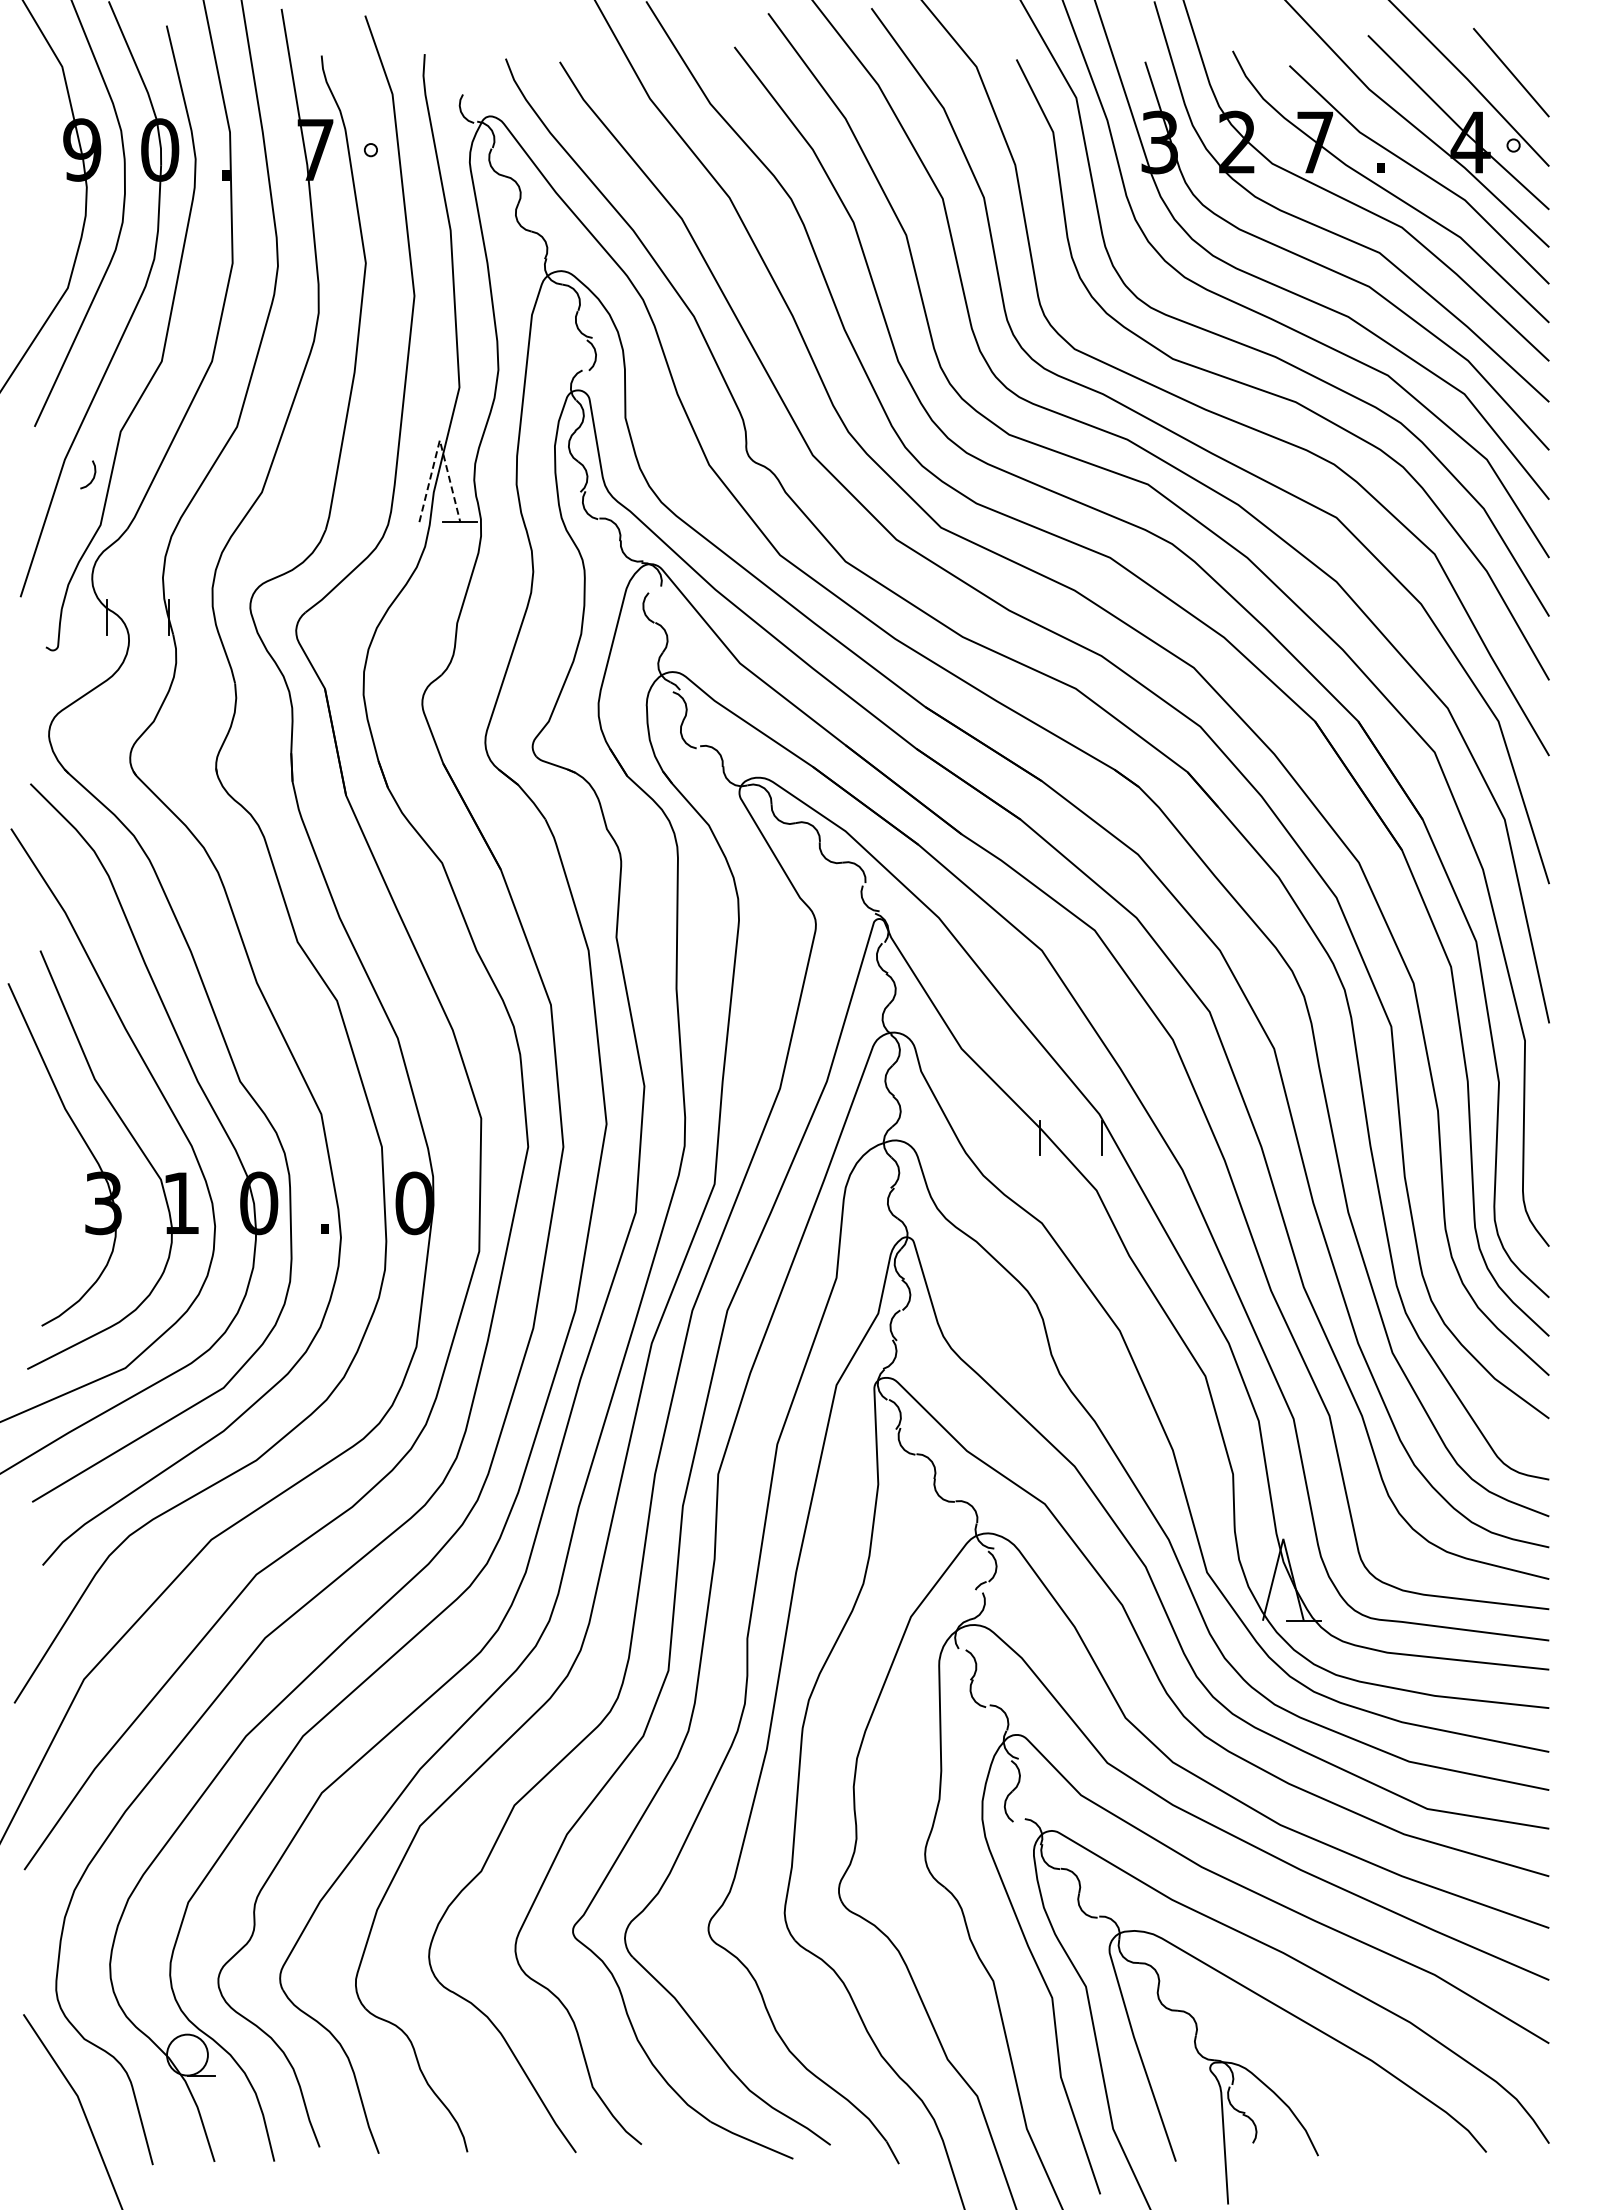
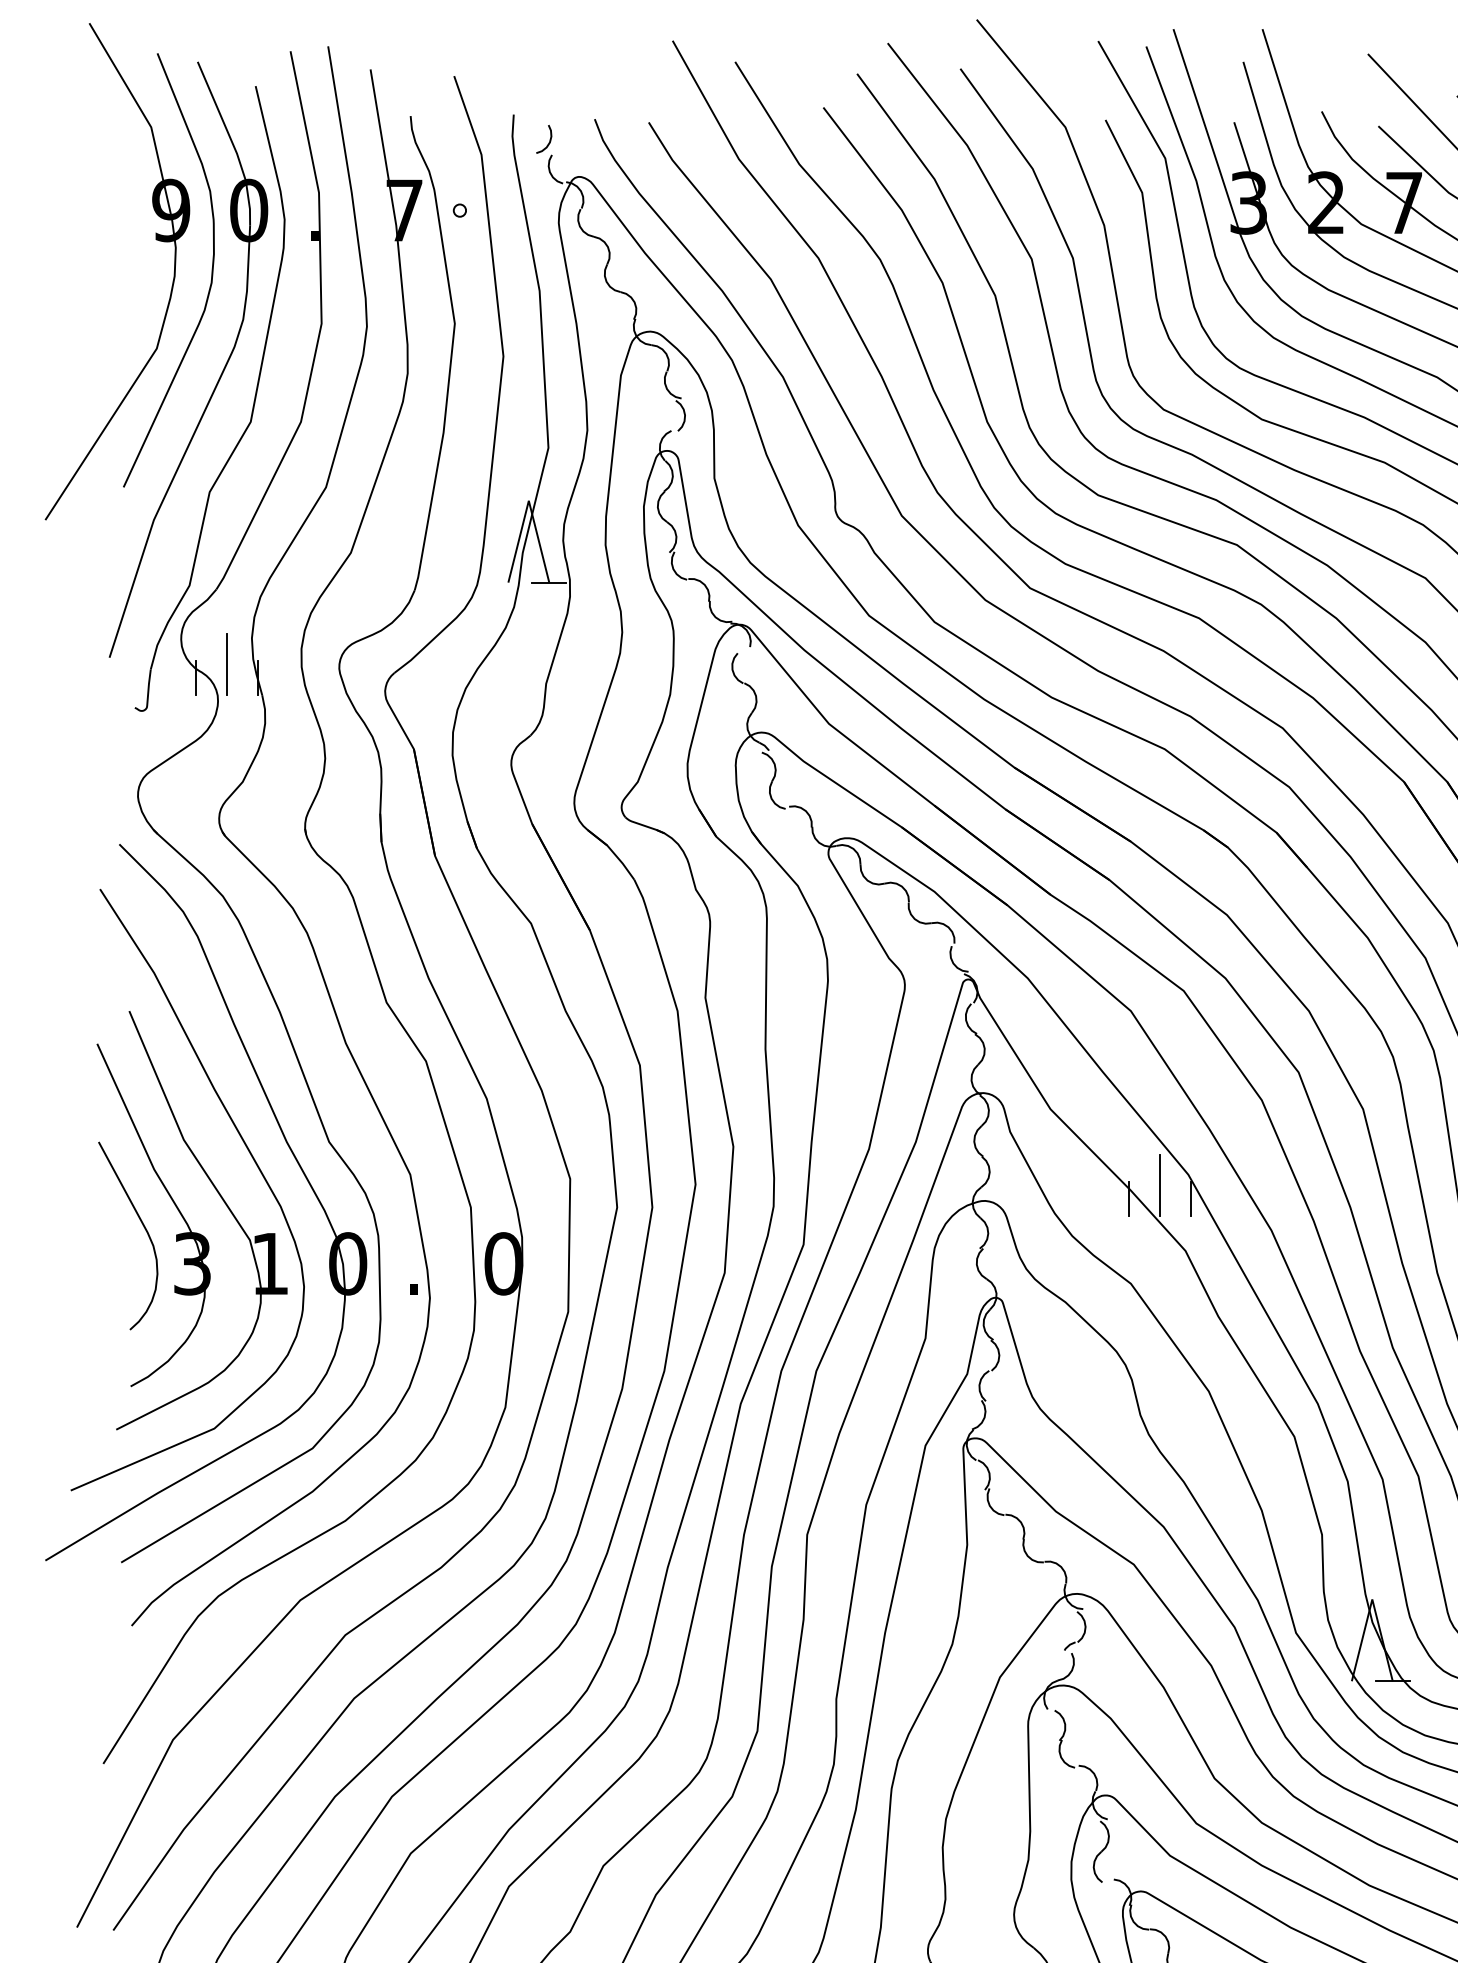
line: (439, 440) -> (528, 501), dashed -> solid
curve: (93, 474) -> (549, 139), moved
line: (138, 603) -> (227, 664), added
line: (1071, 1124) -> (1160, 1185), added
curve: (55, 1168) -> (144, 1229), added

